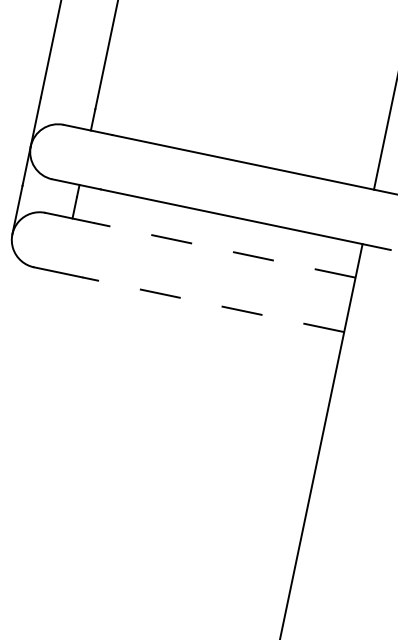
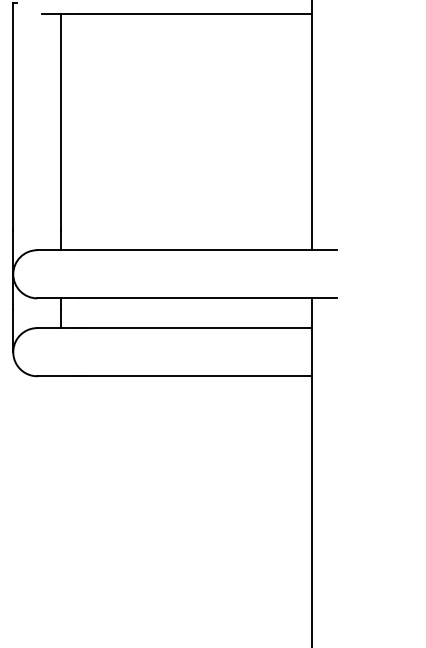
line: (224, 250) -> (196, 328), dashed -> solid
line: (213, 305) -> (196, 376), dashed -> solid

